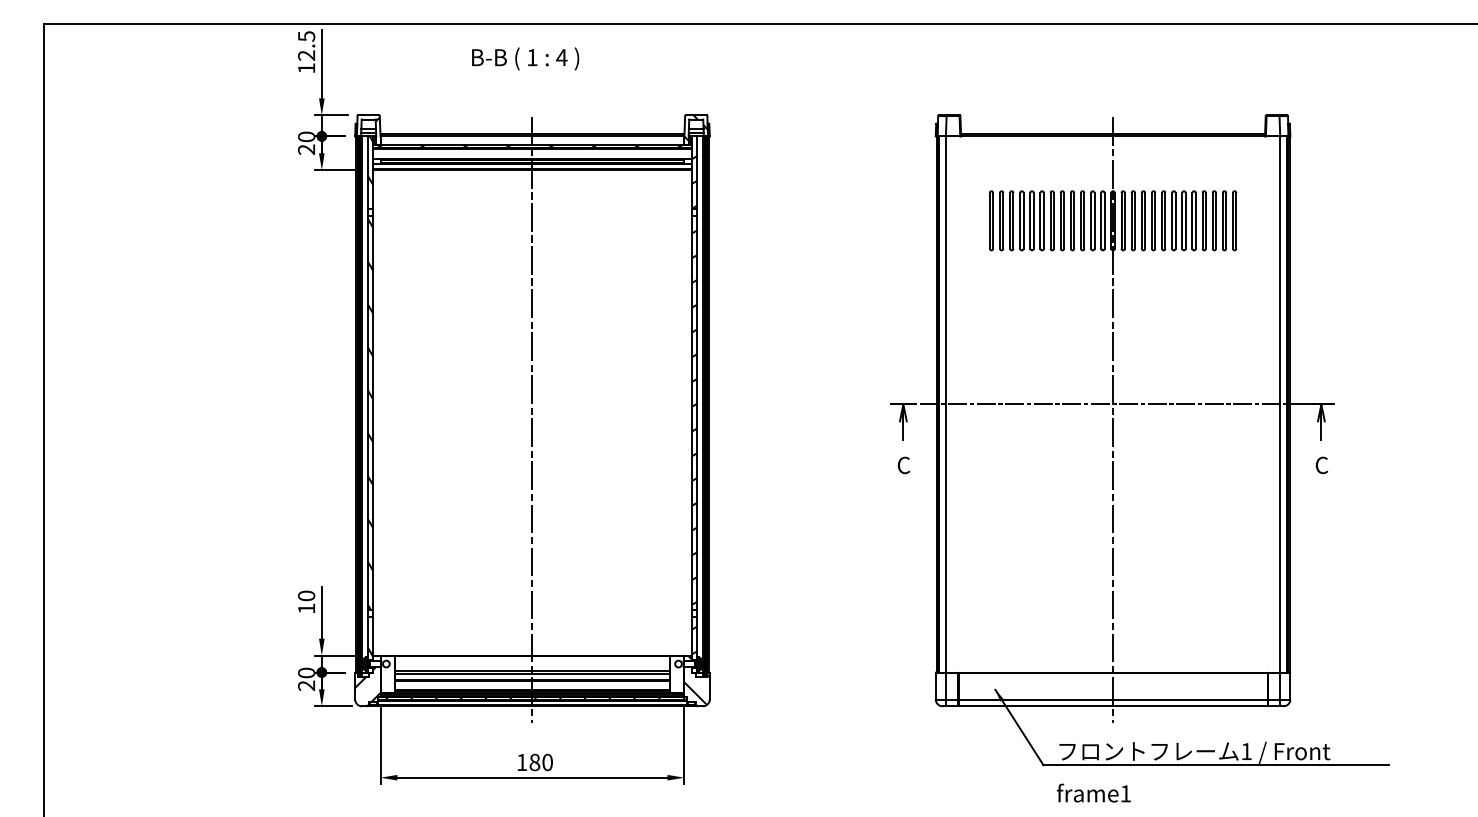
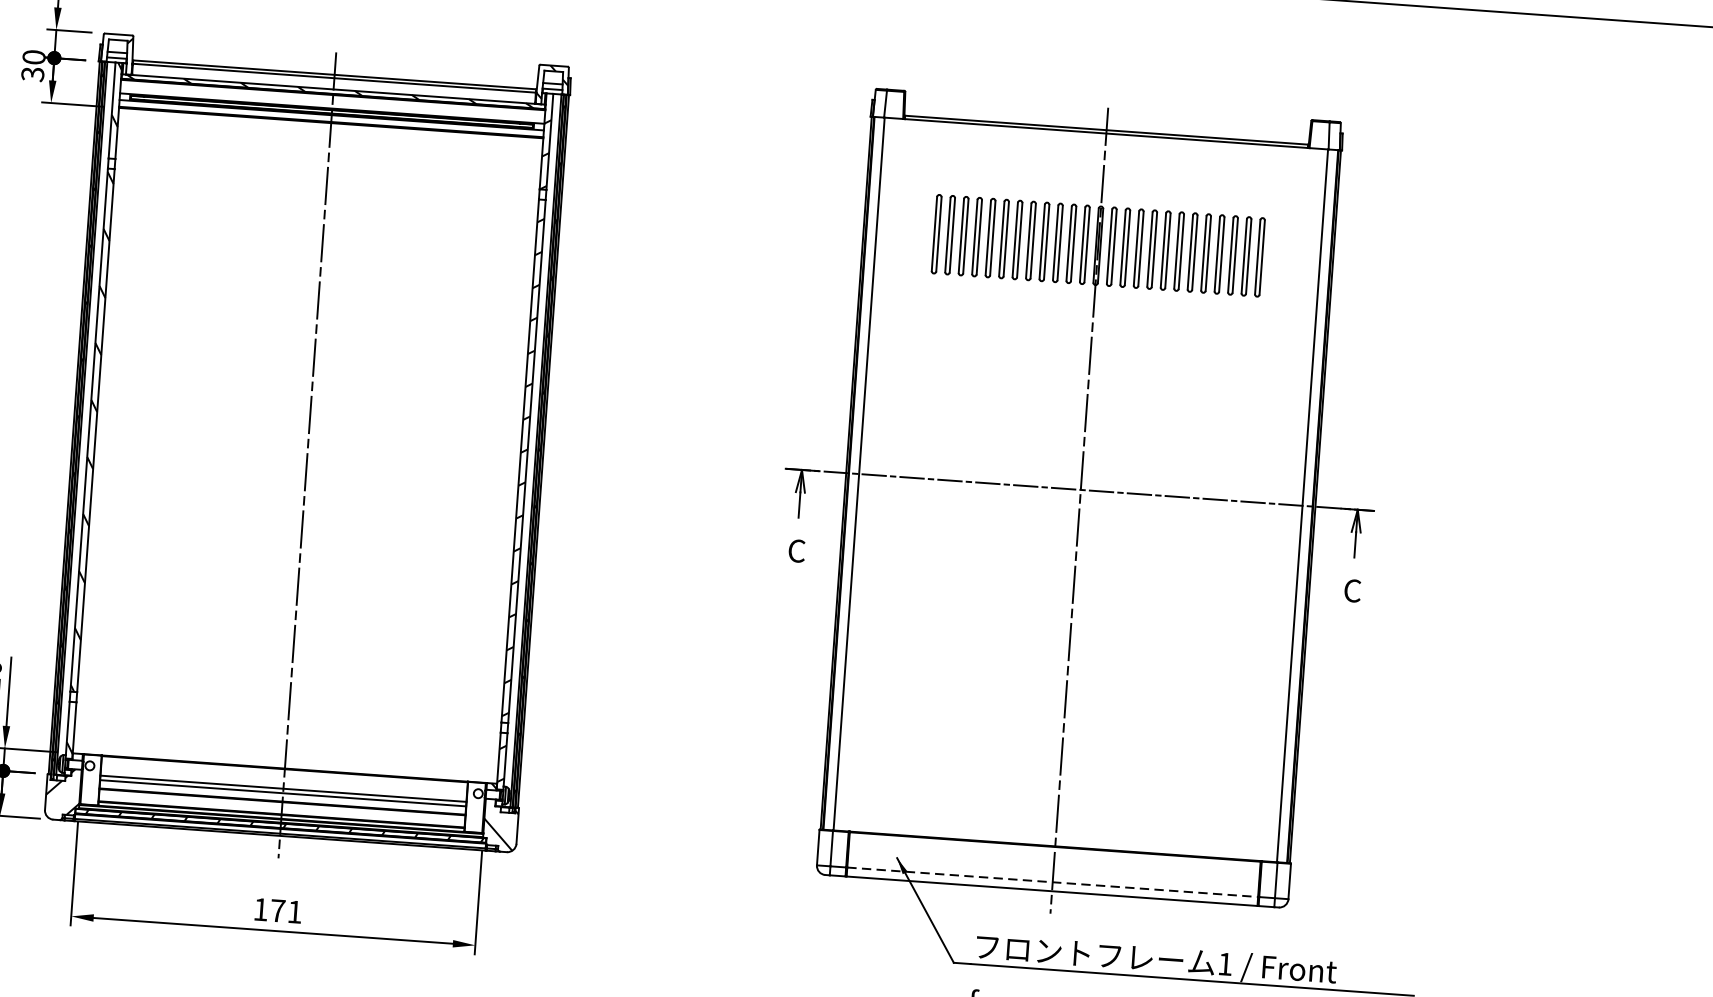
text: (306, 149) -> (32, 74), 20 -> 30
line: (1113, 699) -> (1053, 882), solid -> dashed
text: (540, 762) -> (285, 911), 180 -> 171

